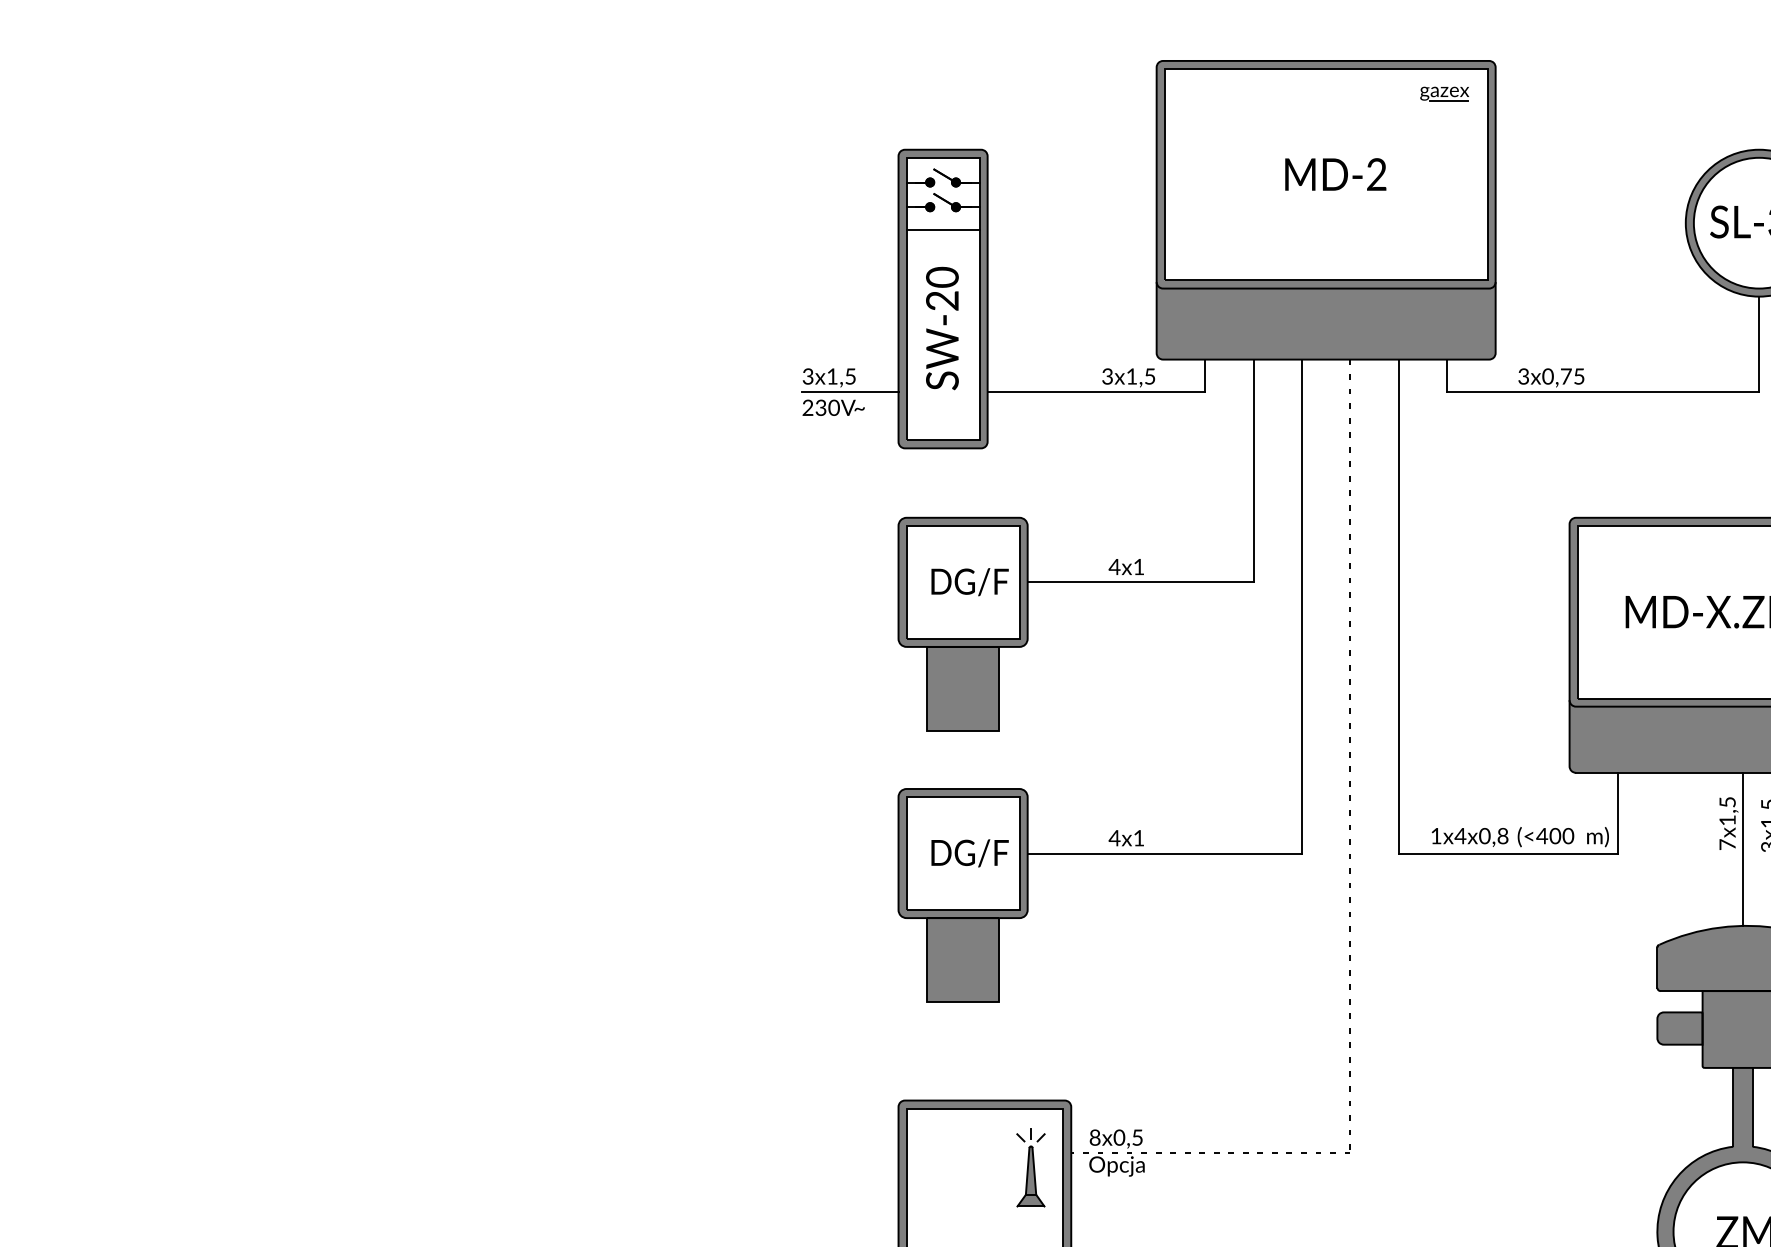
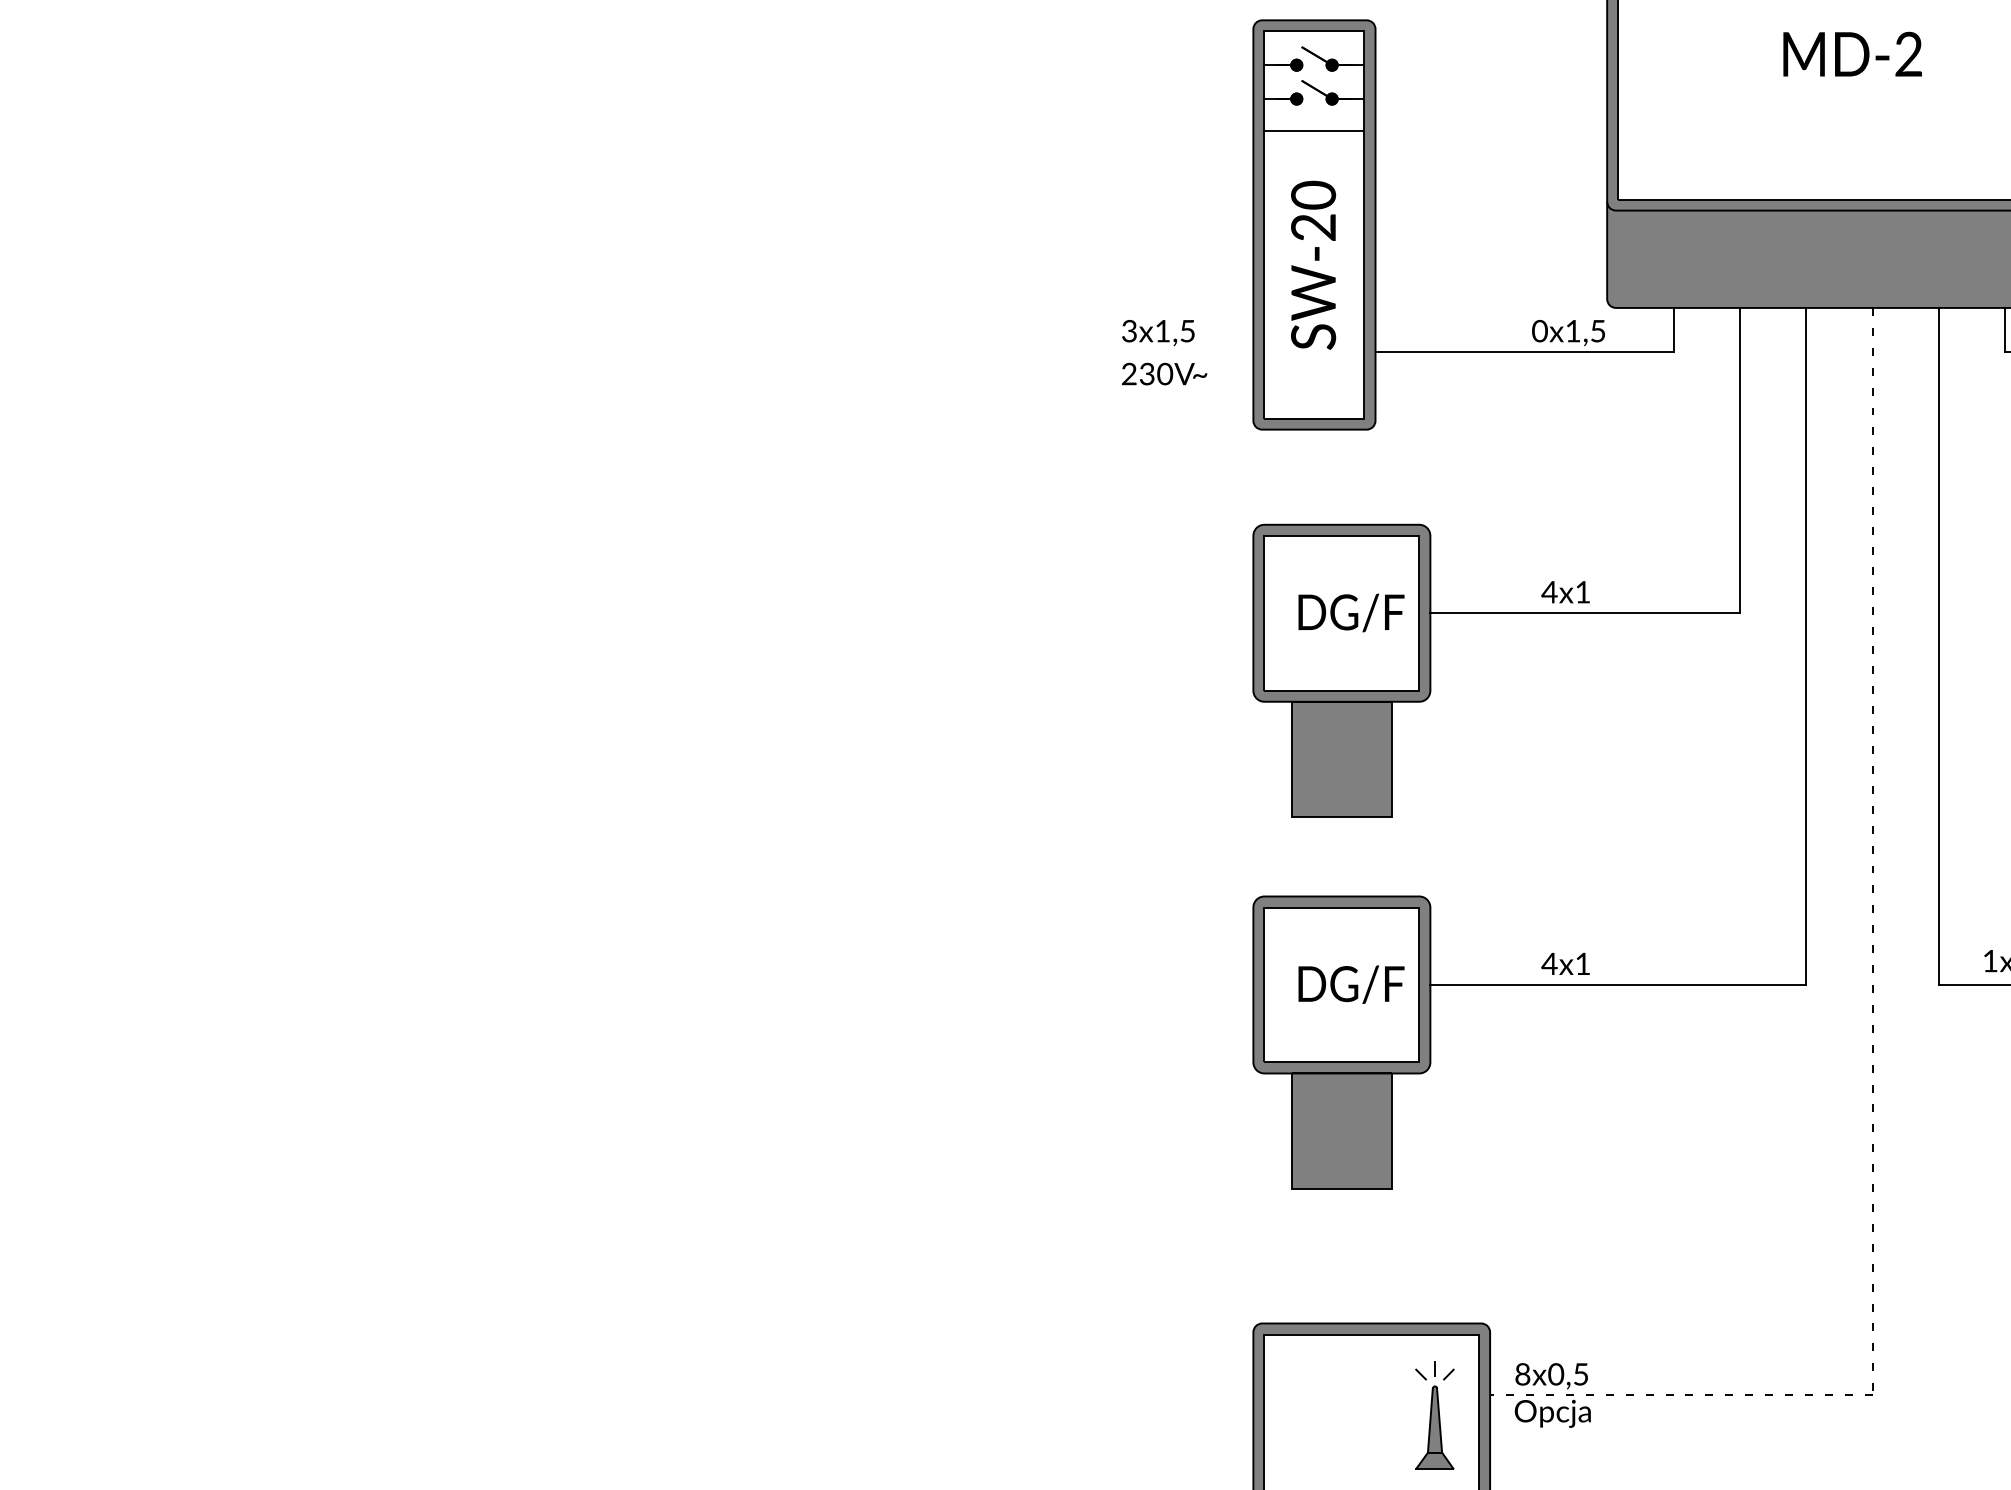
text: (1107, 376) -> (1539, 331), 3x1,5 -> 0x1,5
line: (849, 391) -> (1186, 351), removed

